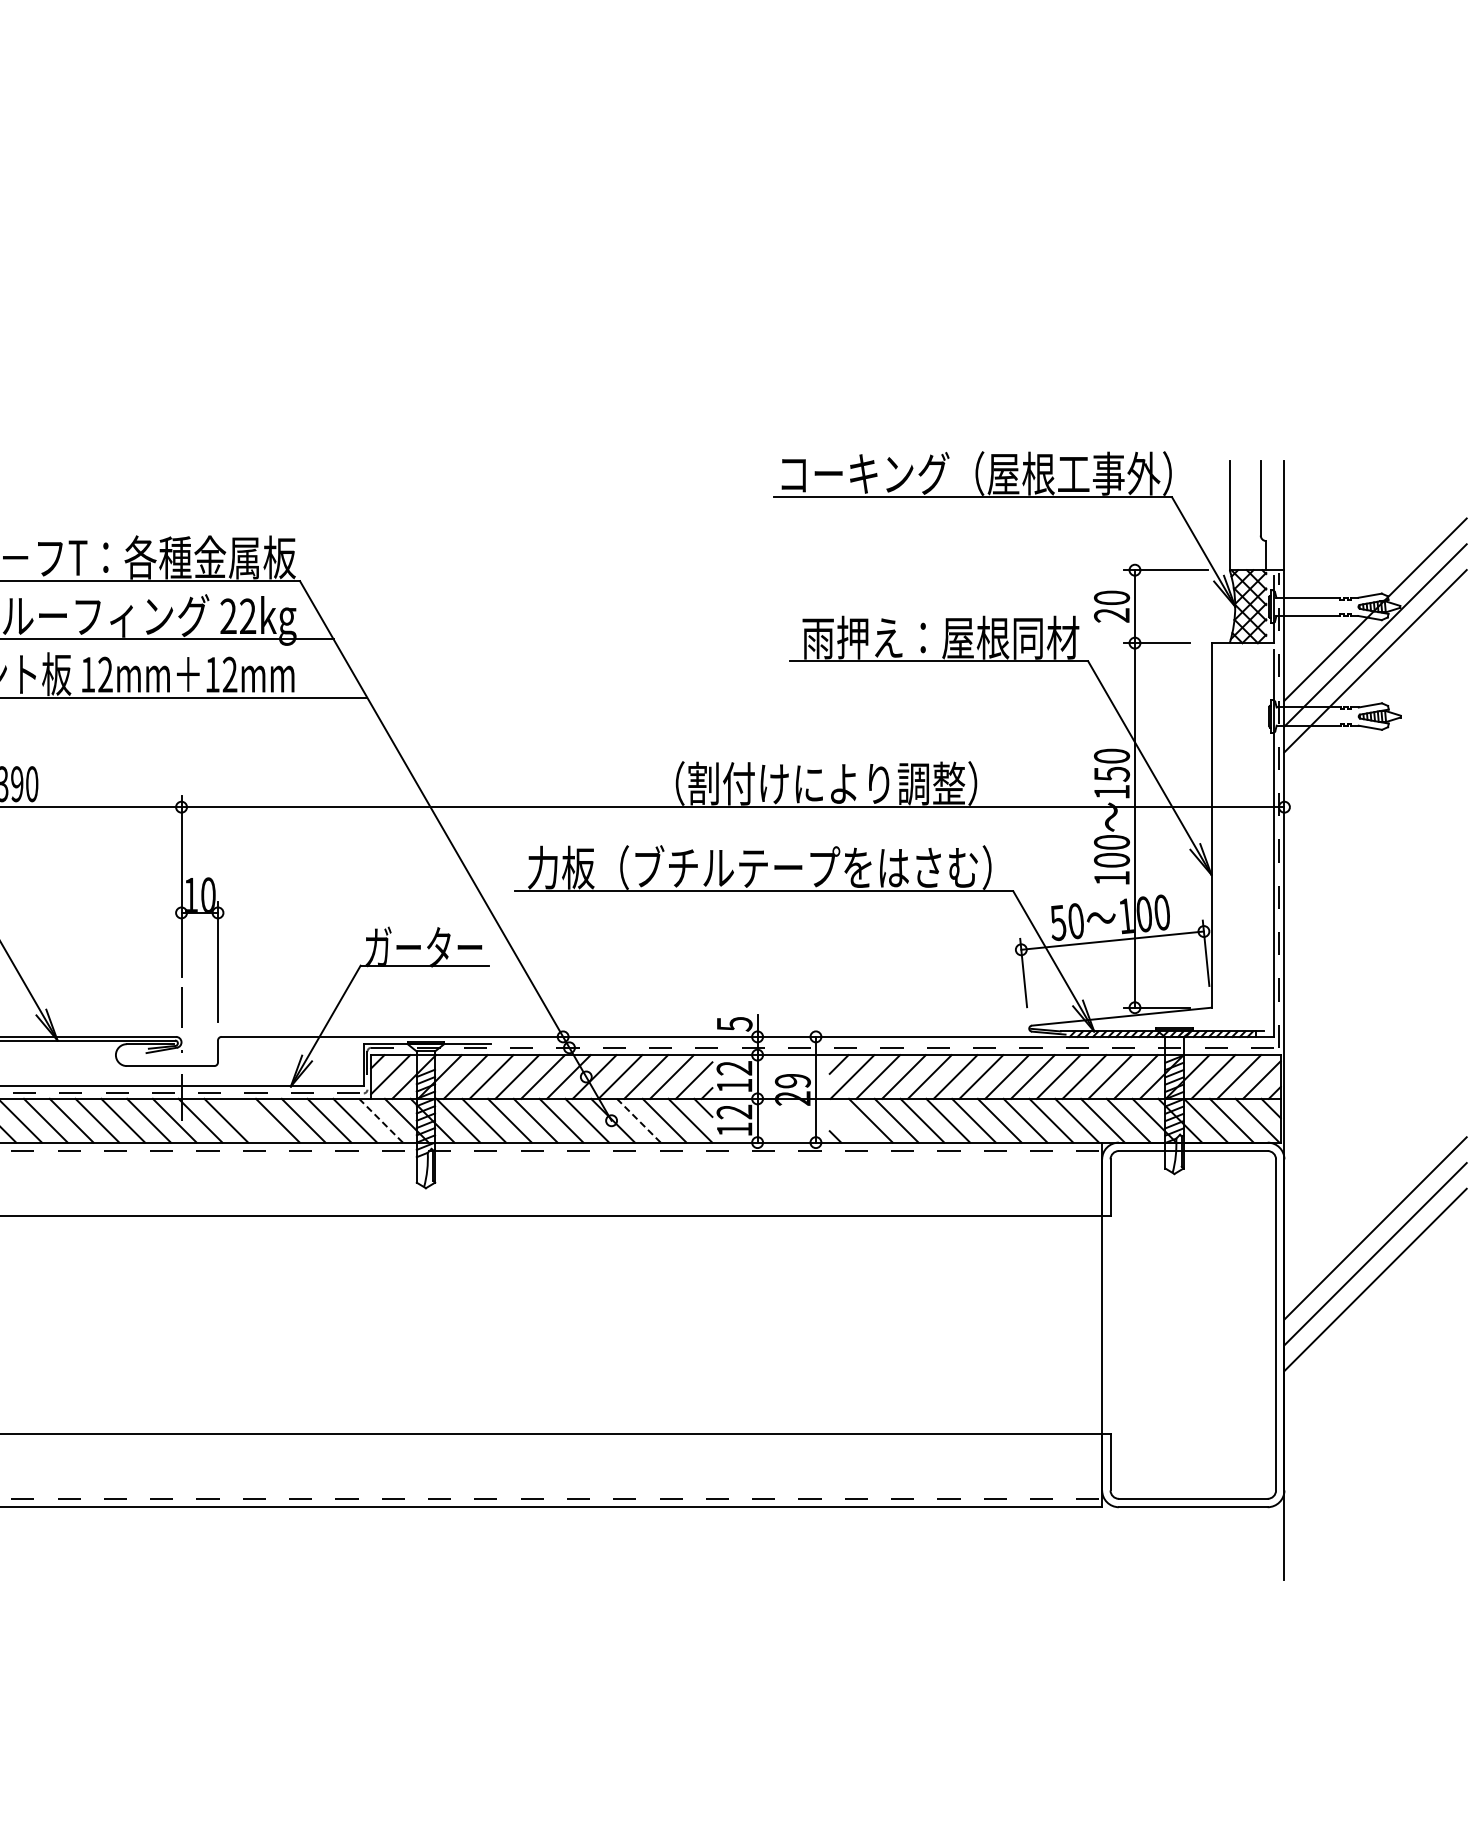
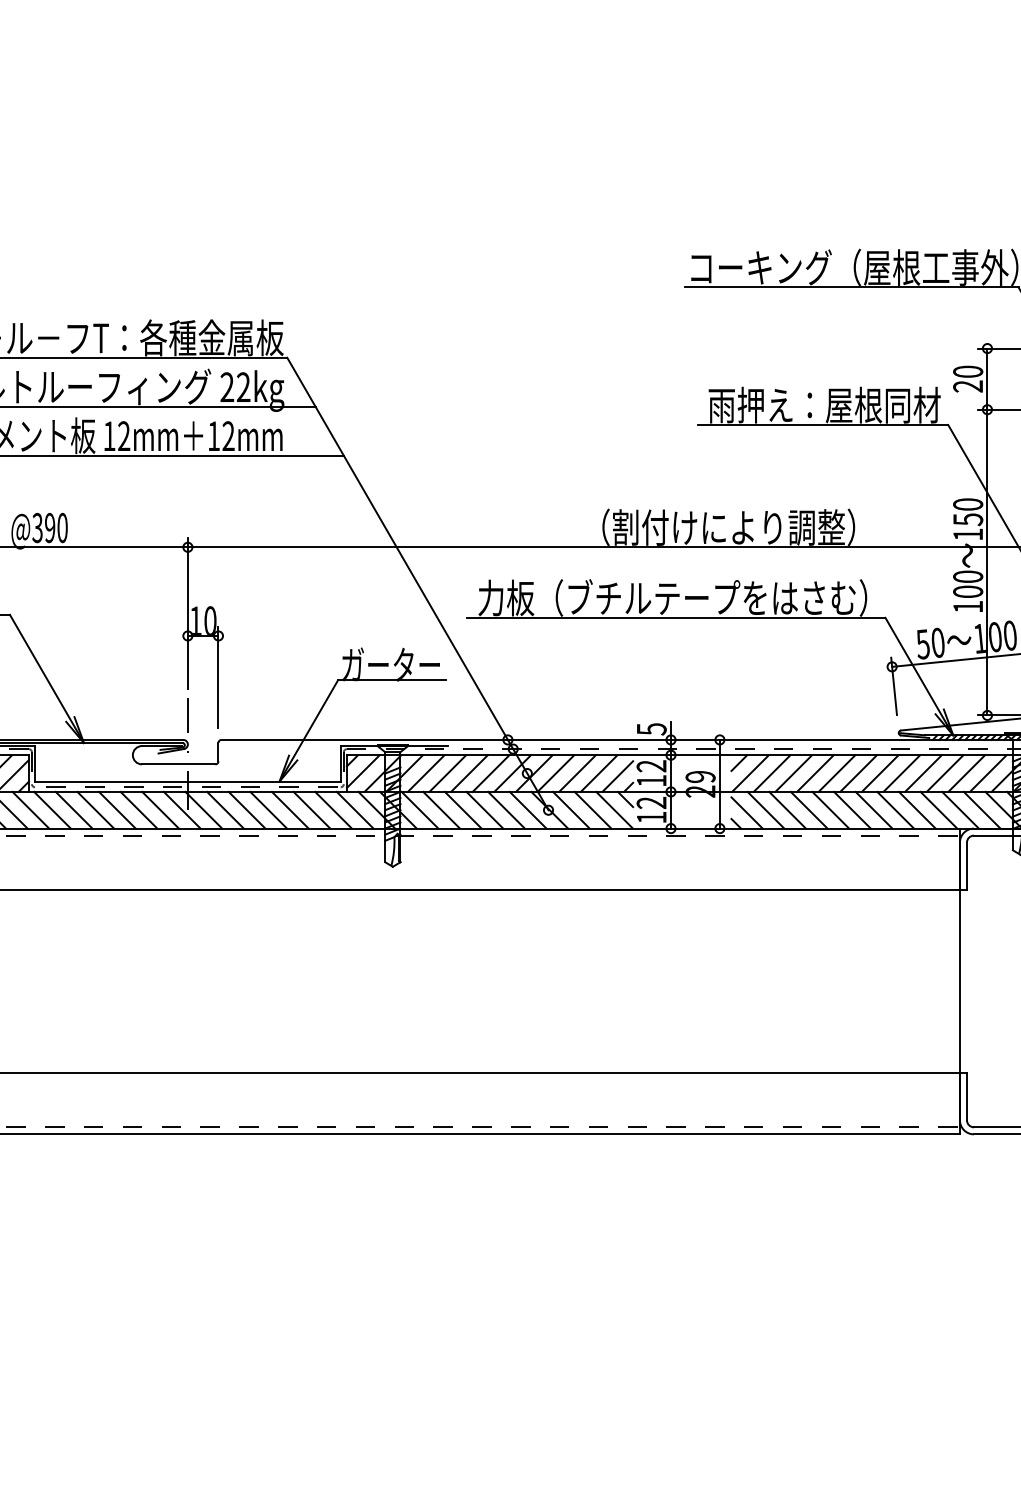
line: (252, 1120) -> (247, 810), added
line: (381, 1120) -> (355, 810), dashed -> solid
line: (638, 1120) -> (571, 810), dashed -> solid
line: (847, 1123) -> (746, 812), added

